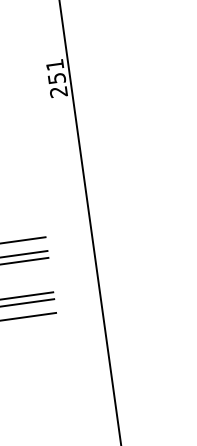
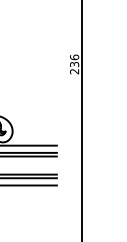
text: (55, 70) -> (74, 60), 251 -> 236

